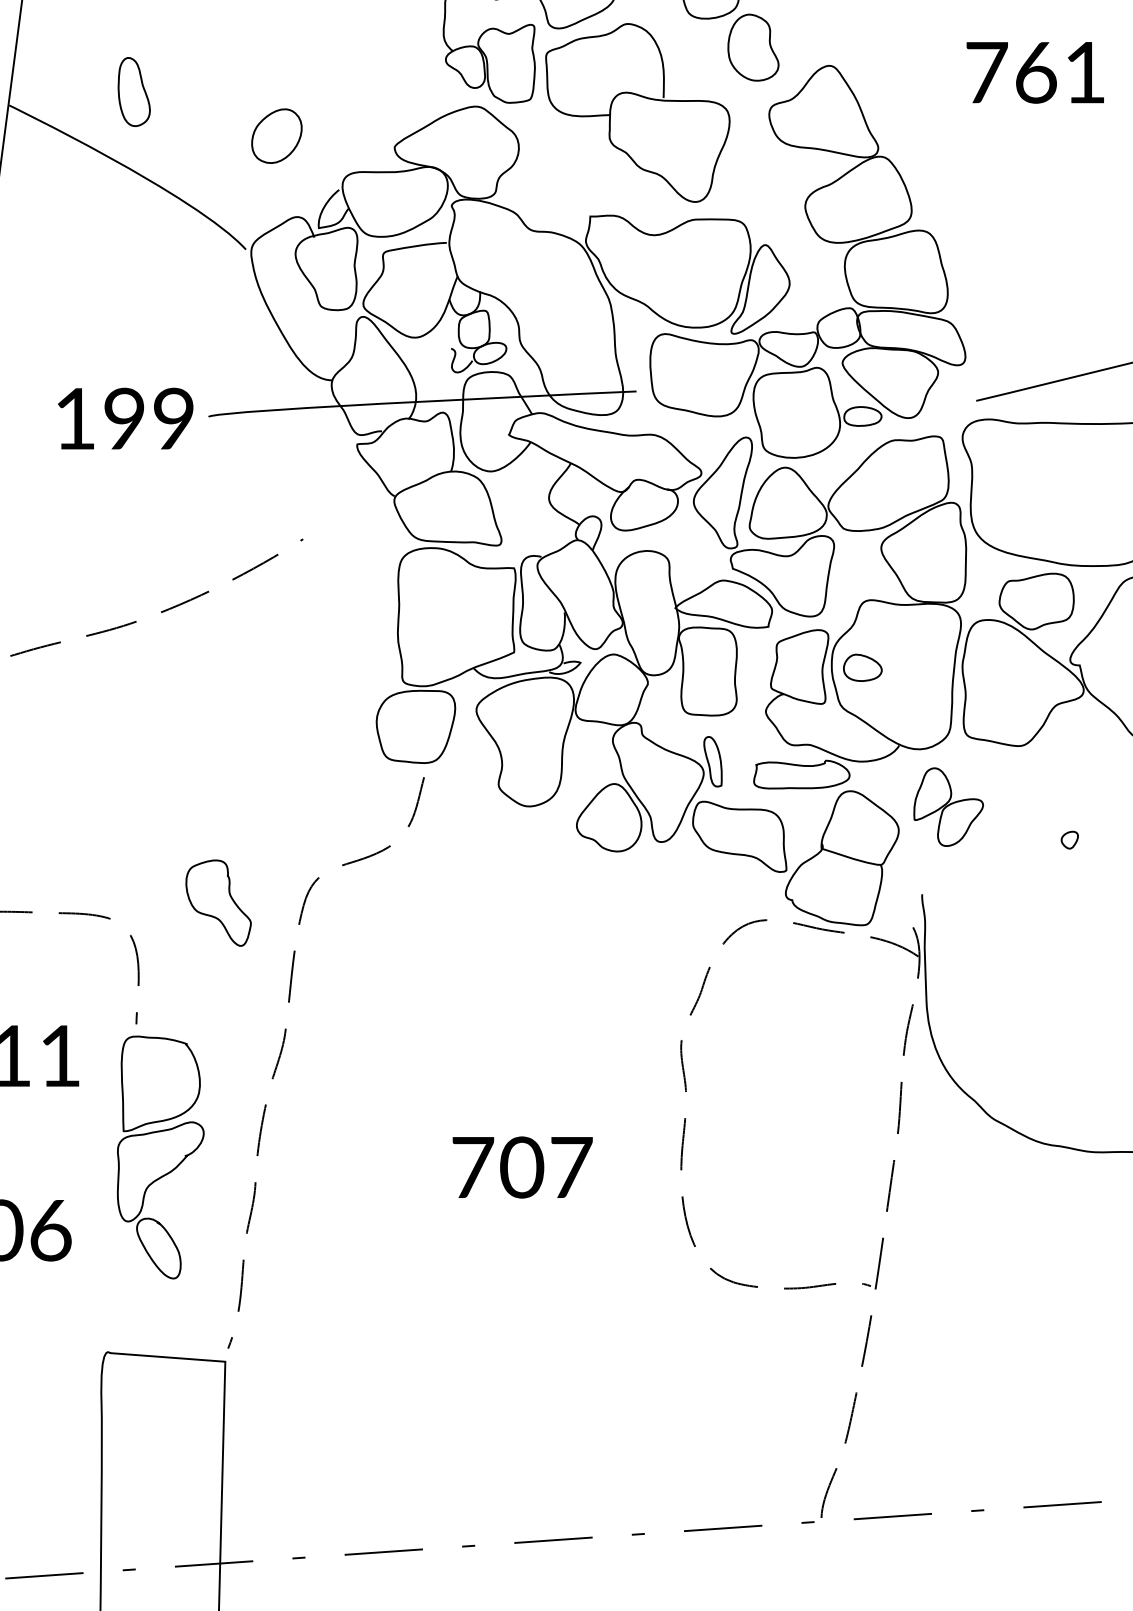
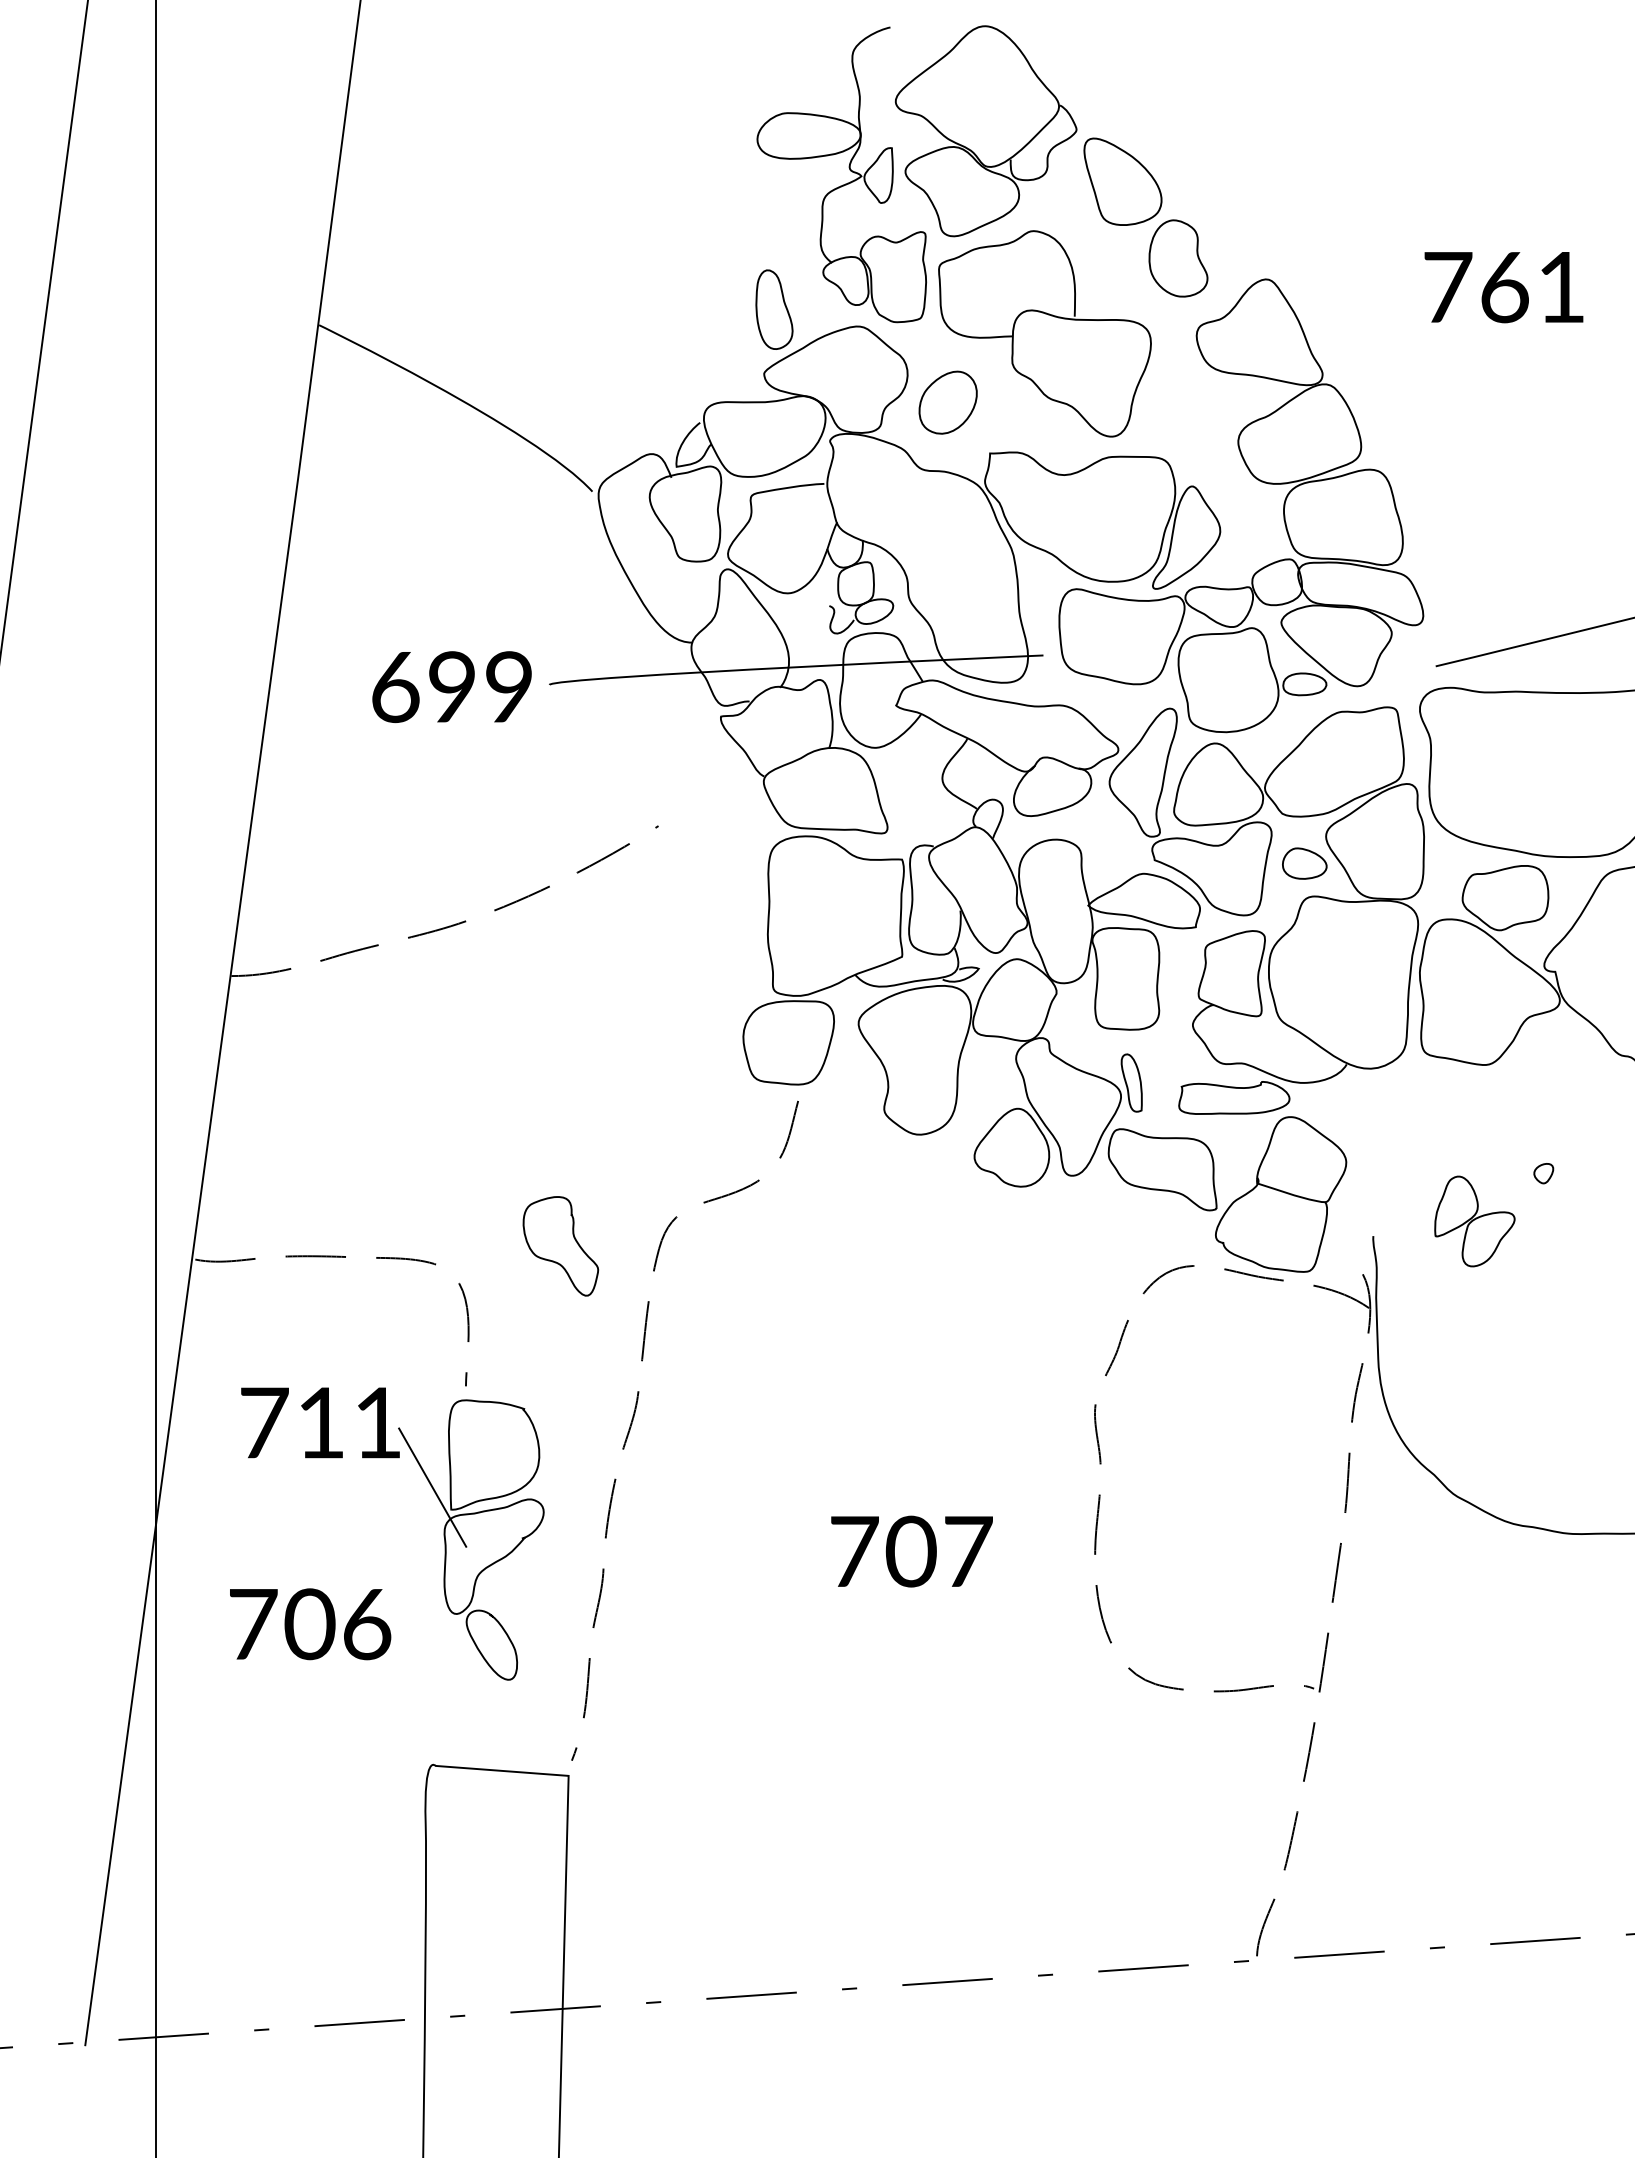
part: (134, 91) -> (774, 309), moved
part: (276, 136) -> (947, 402), moved
text: (75, 419) -> (395, 687), 199 -> 699
part: (862, 667) -> (1304, 863), moved
part: (948, 807) -> (1474, 1221), moved
line: (107, 1112) -> (432, 1487), added

